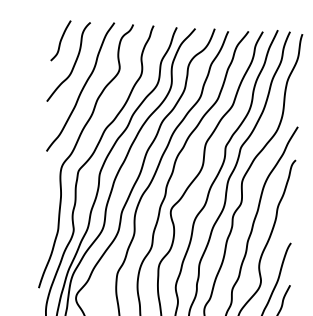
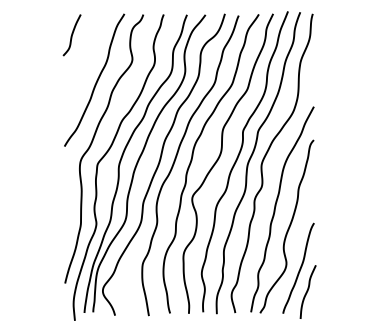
curve: (72, 65) -> (85, 59), removed

